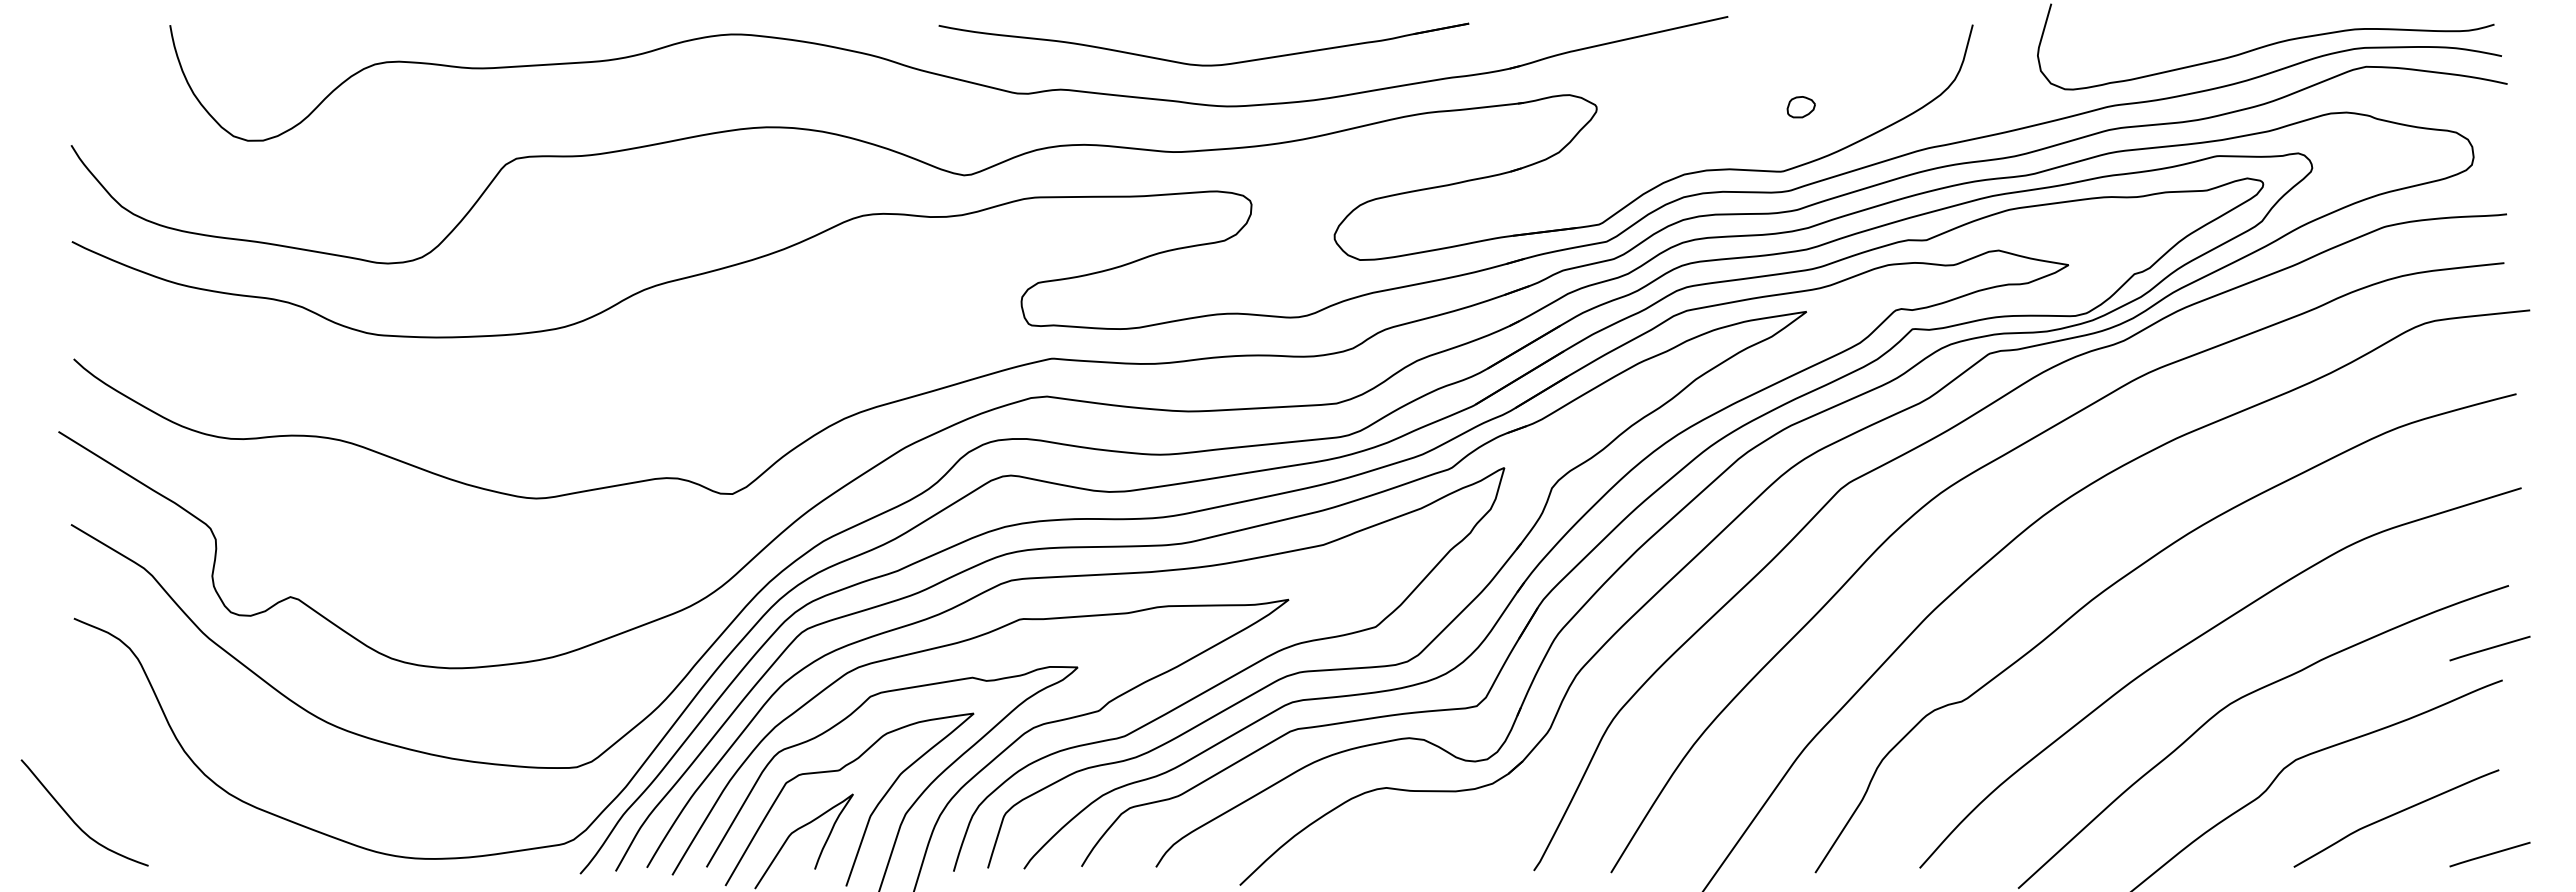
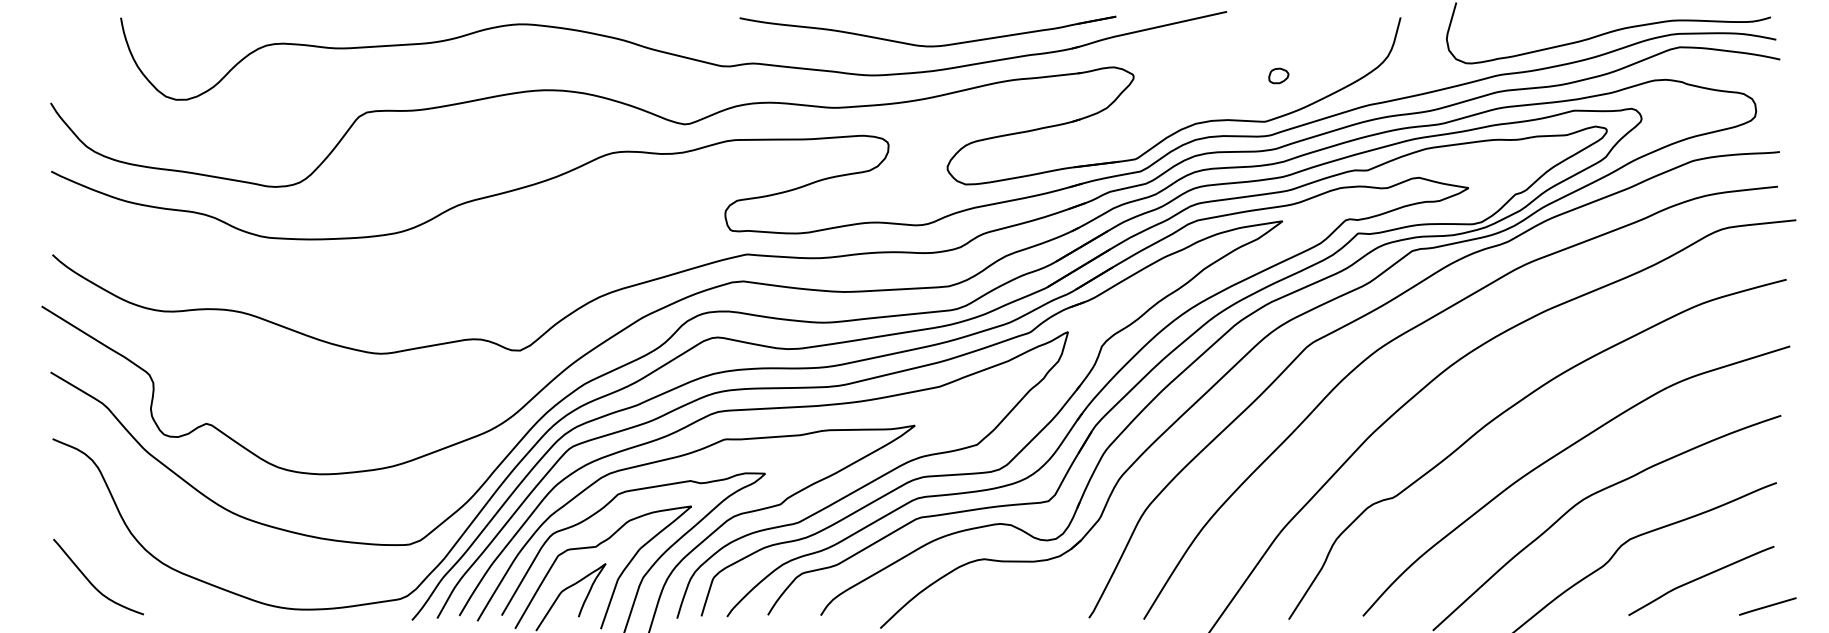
part: (1203, 64) -> (927, 45), moved
line: (2489, 648) -> (1767, 460), removed
curve: (73, 819) -> (90, 581), moved

